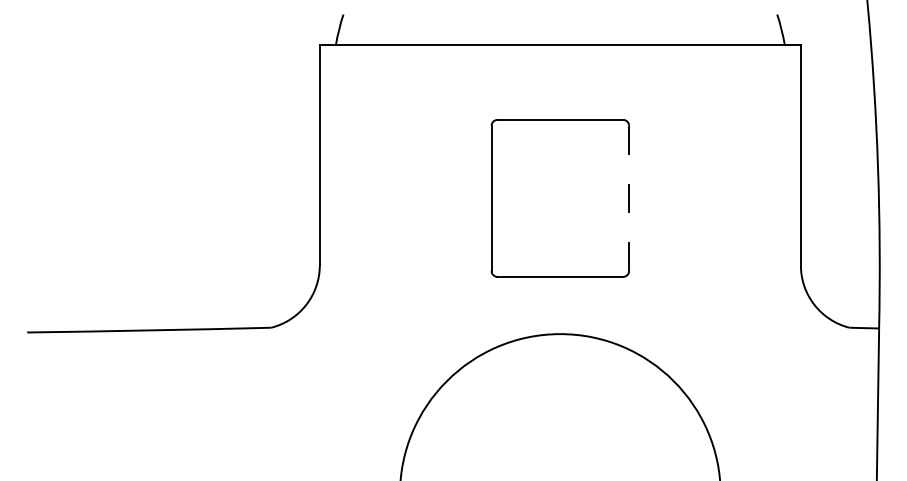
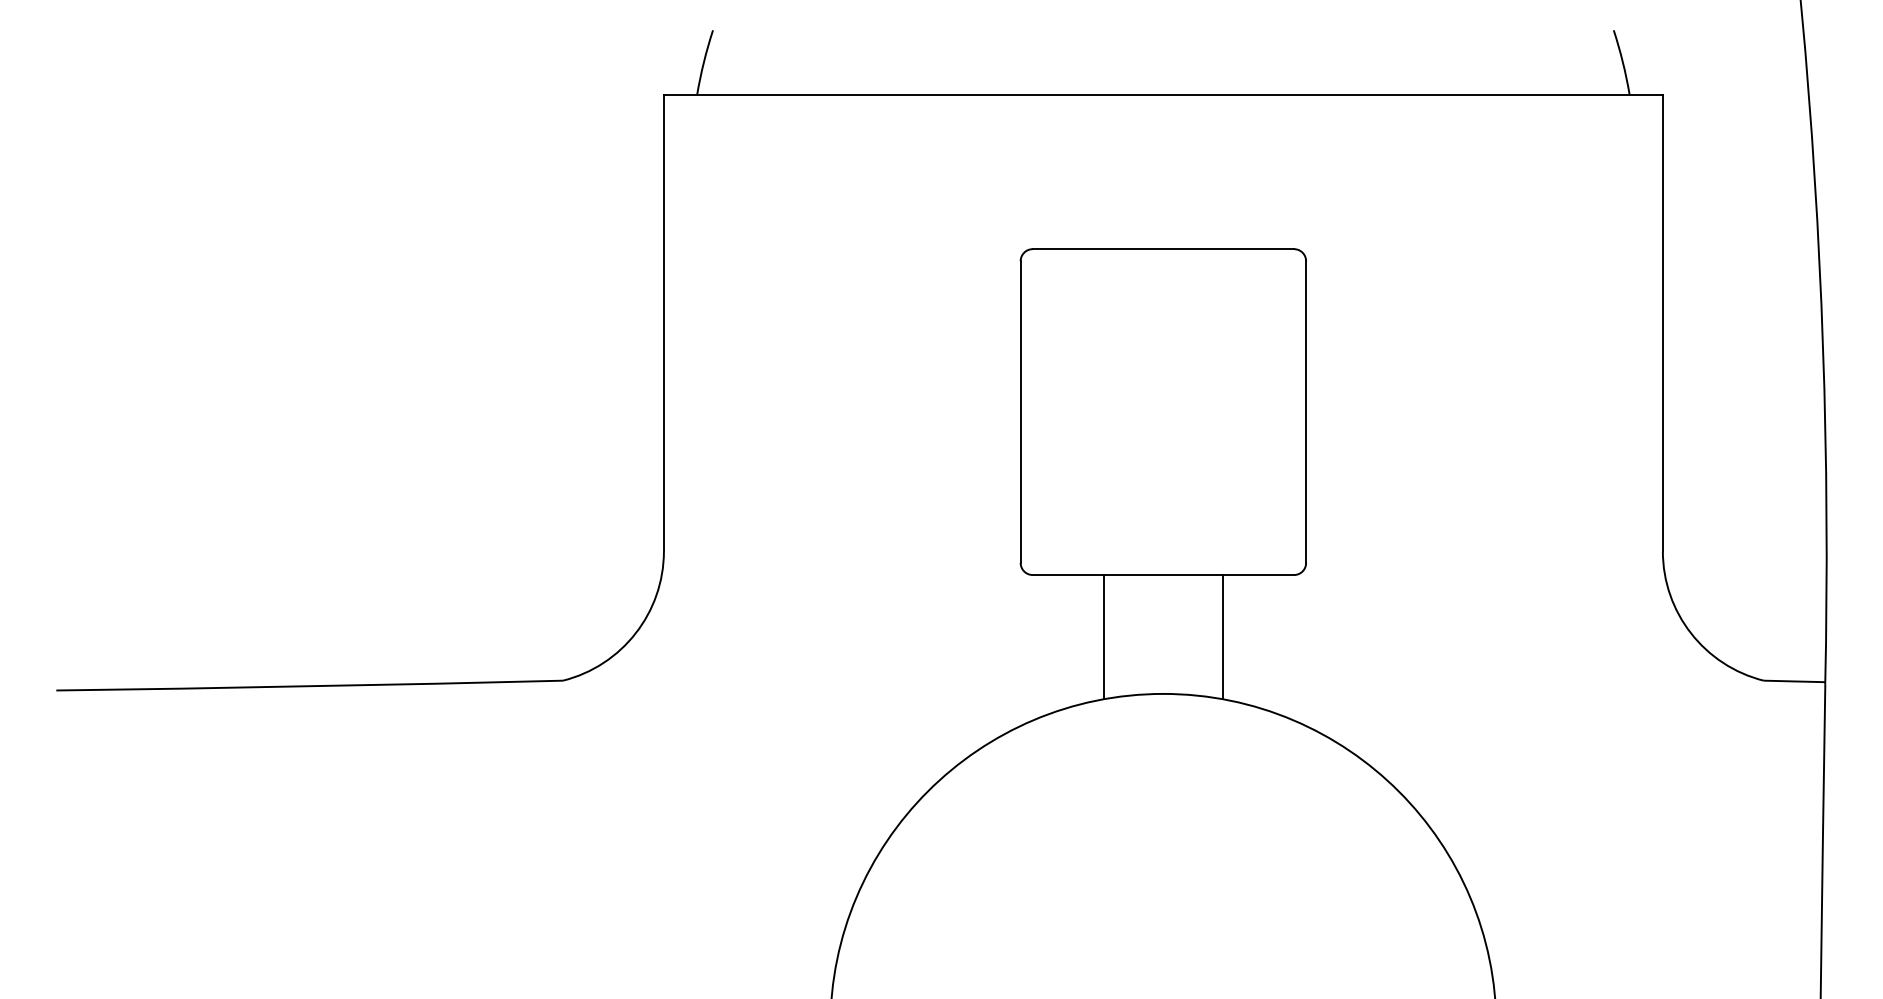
line: (629, 198) -> (1306, 412), dashed -> solid
line: (531, 306) -> (1103, 636), added
line: (589, 306) -> (1223, 636), added

